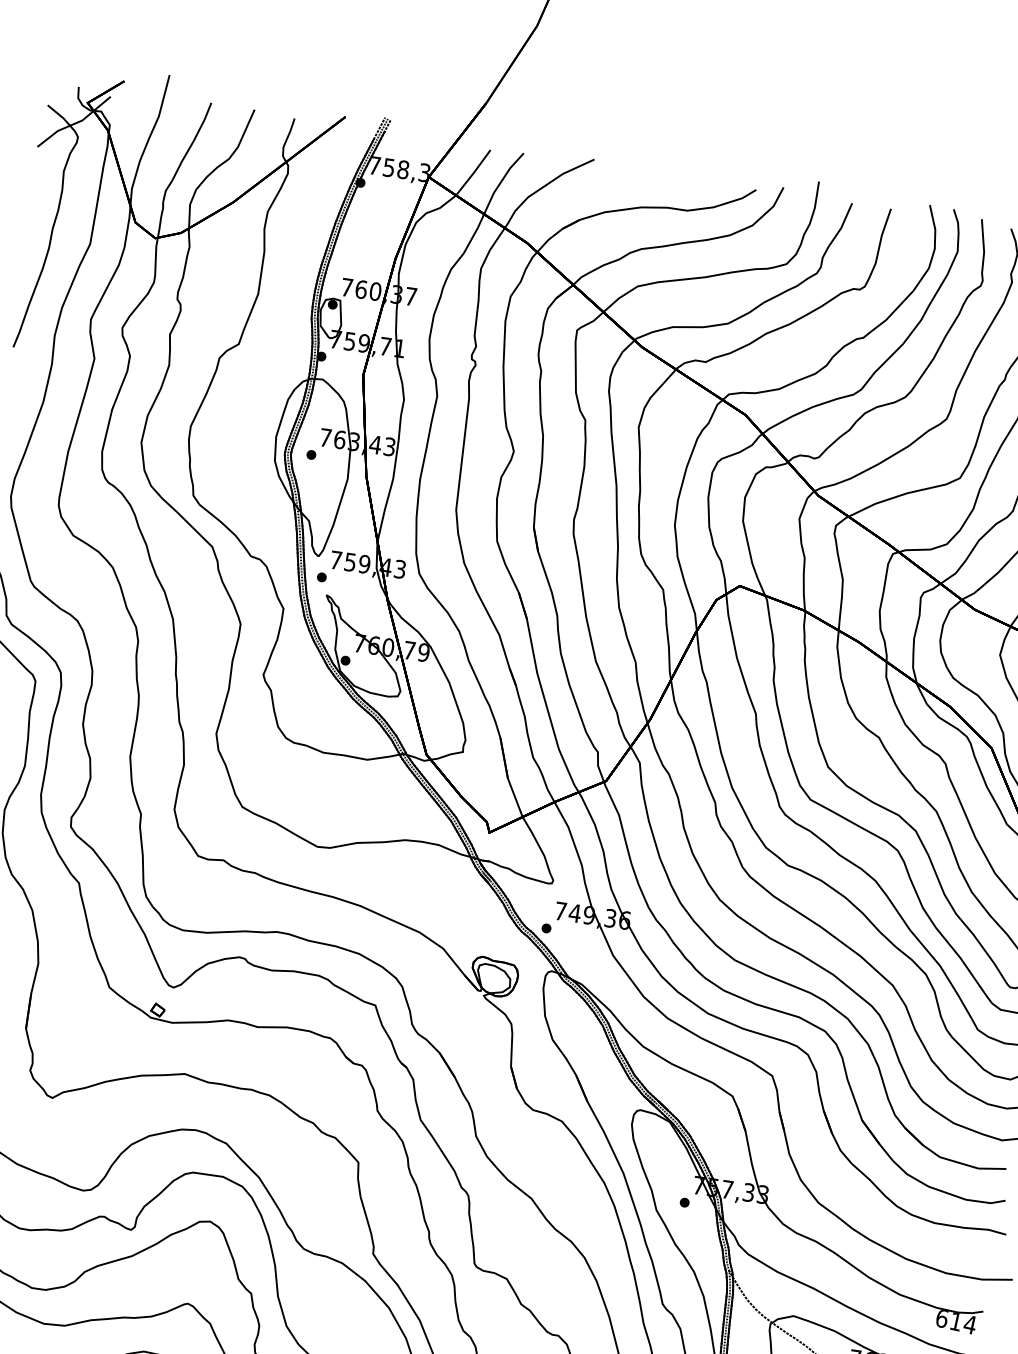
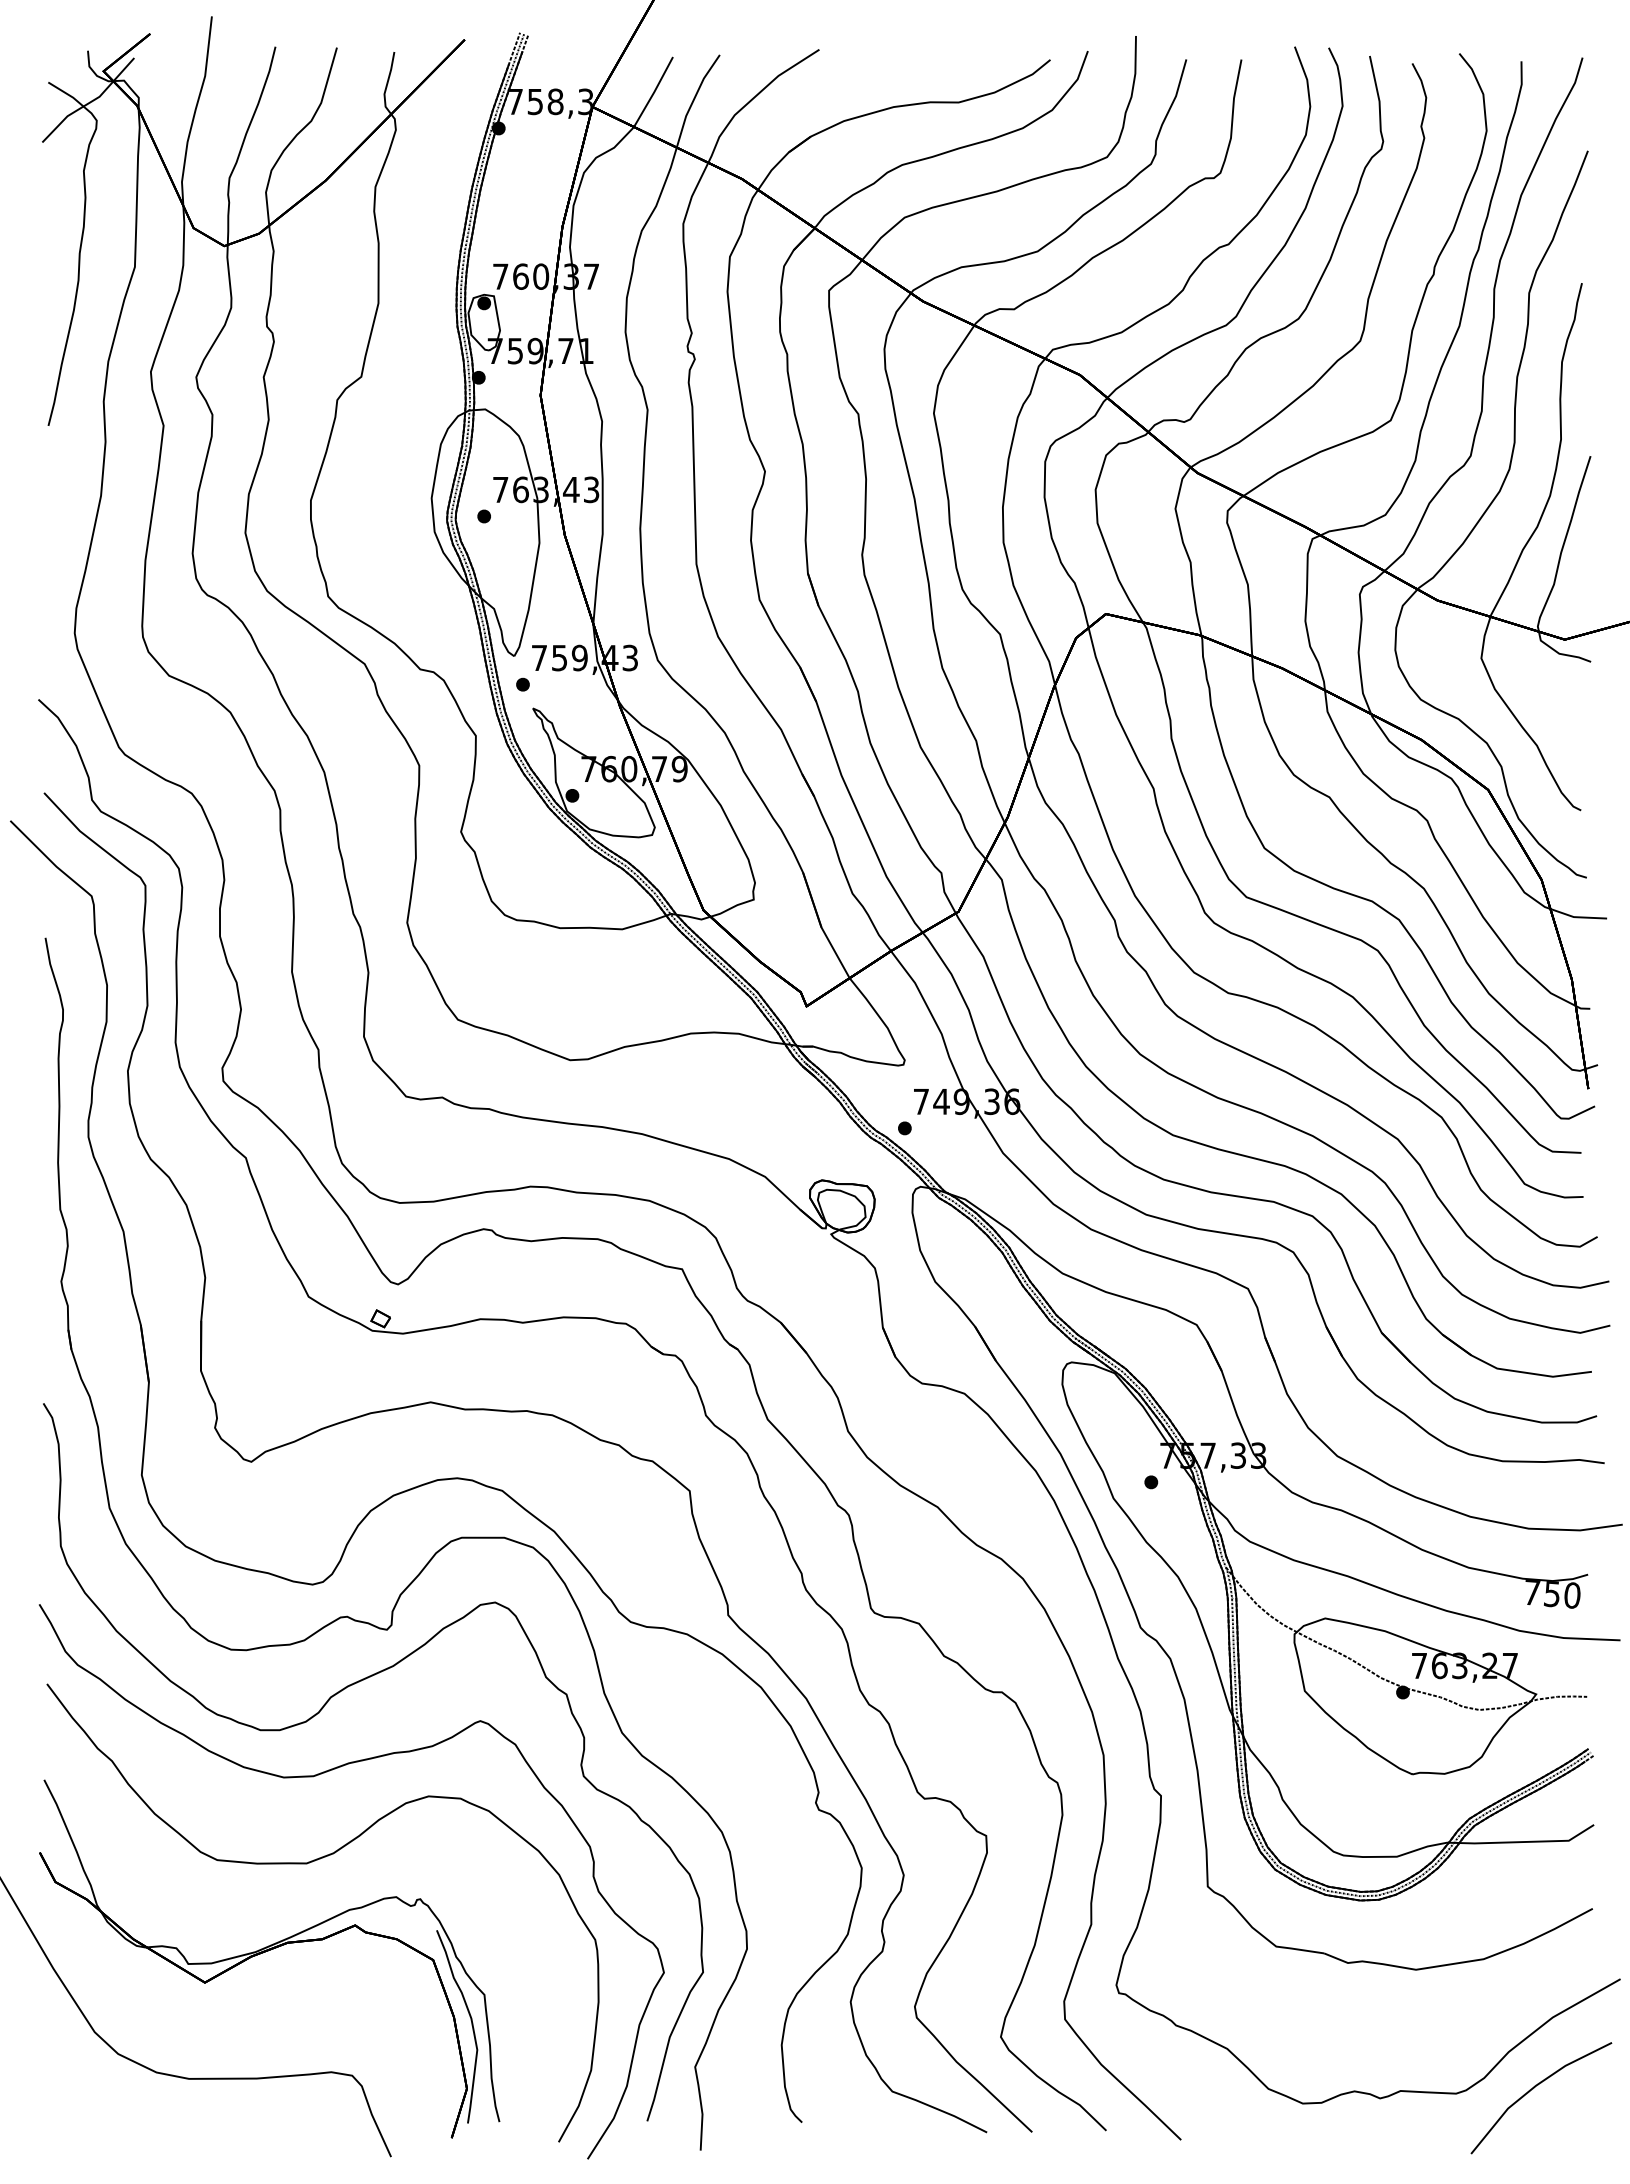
text: (956, 1321) -> (1552, 1594), 614 -> 750

